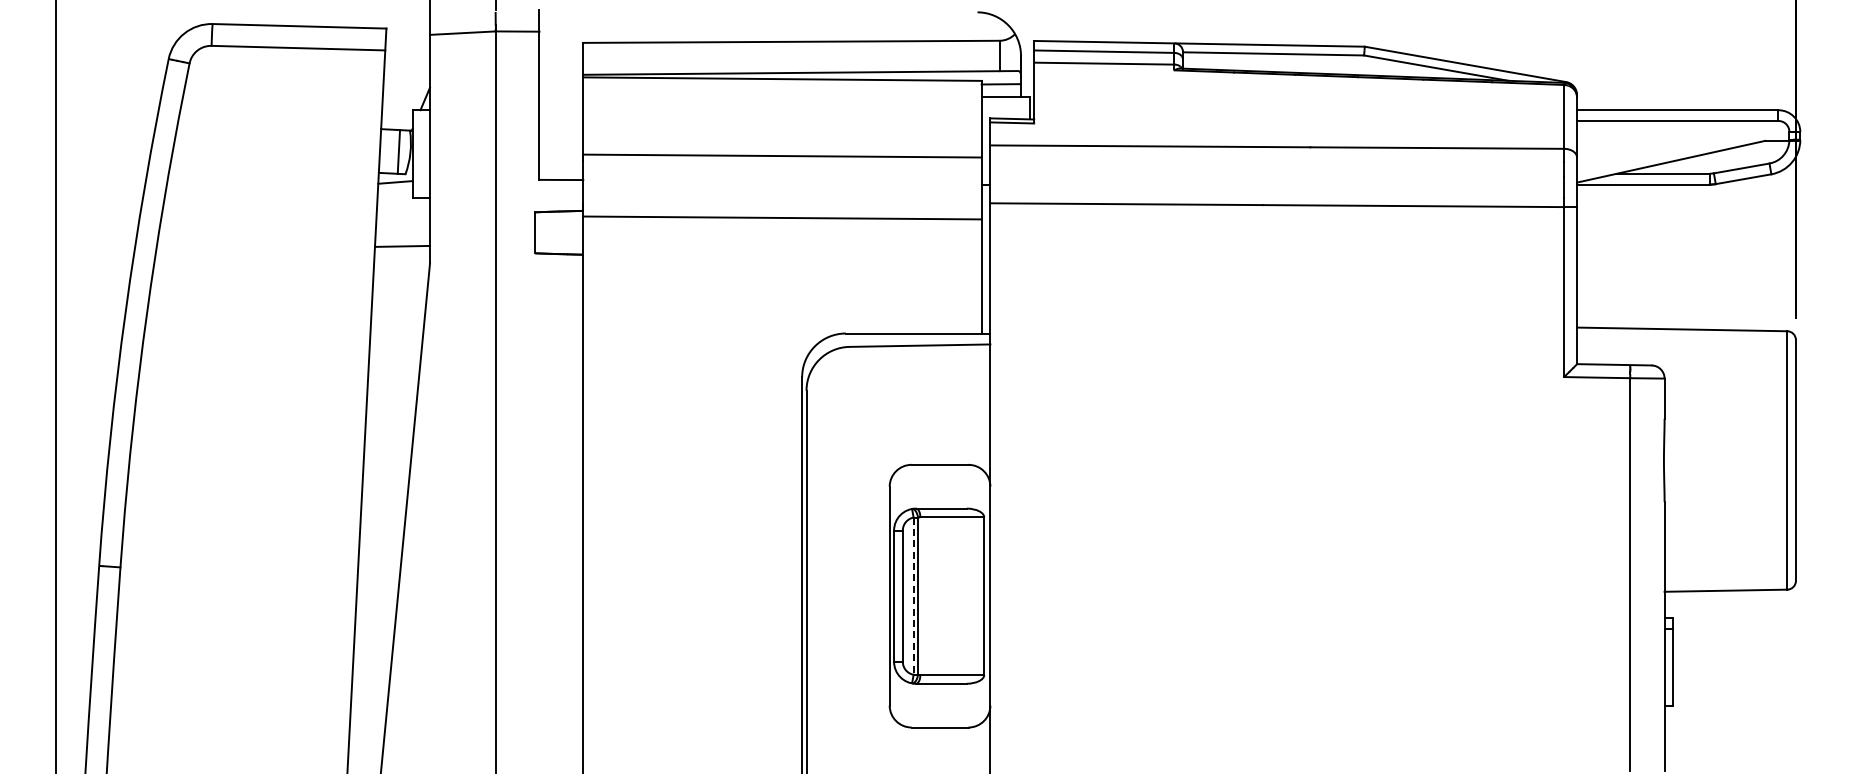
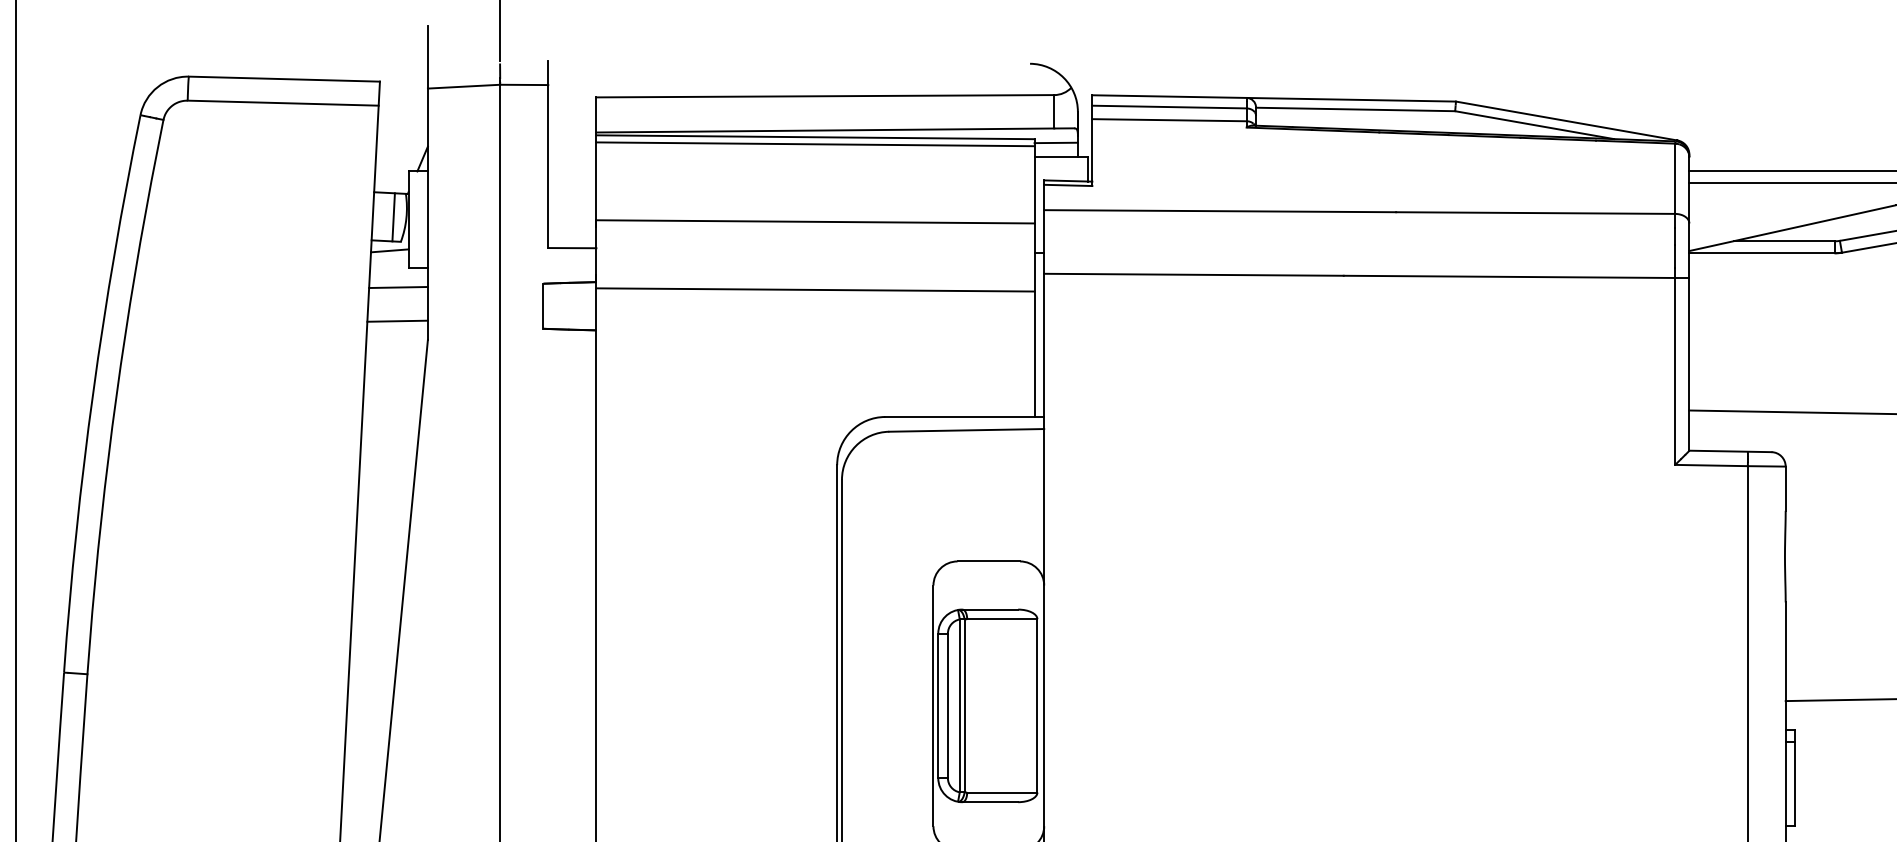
line: (782, 85) -> (815, 144), added
line: (403, 215) -> (398, 287), added
line: (913, 596) -> (959, 706), dashed -> solid

